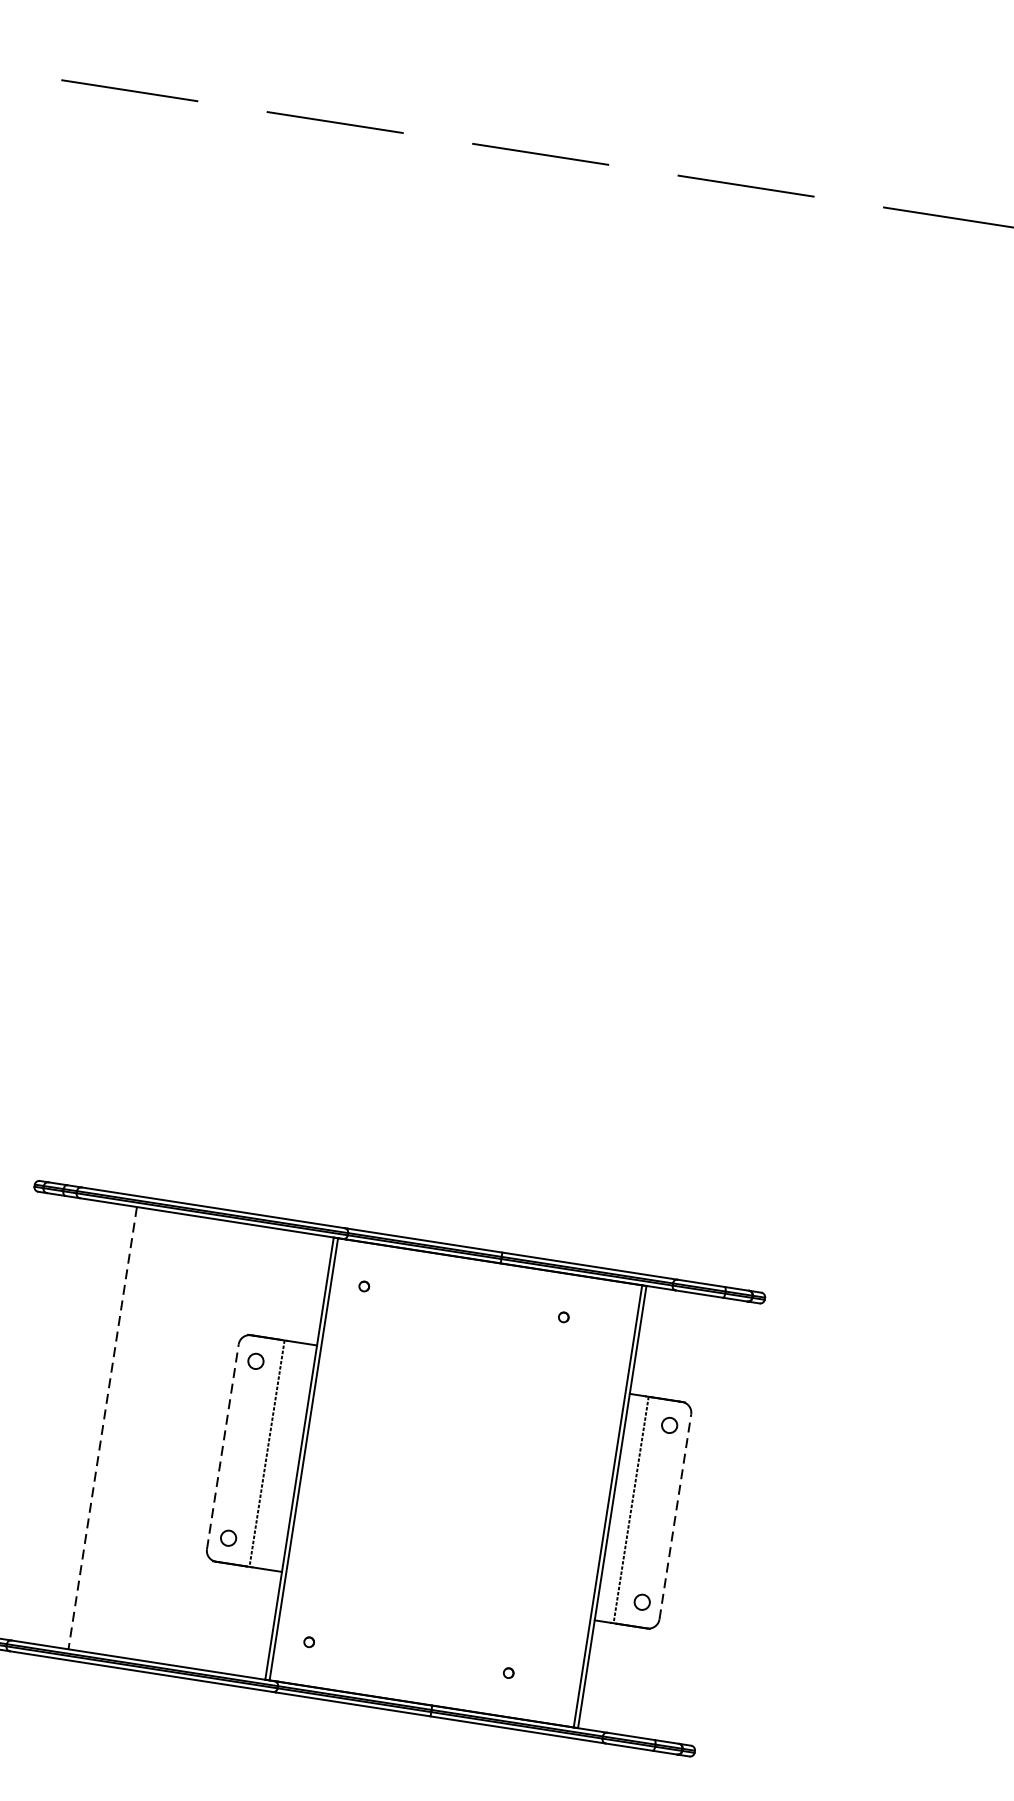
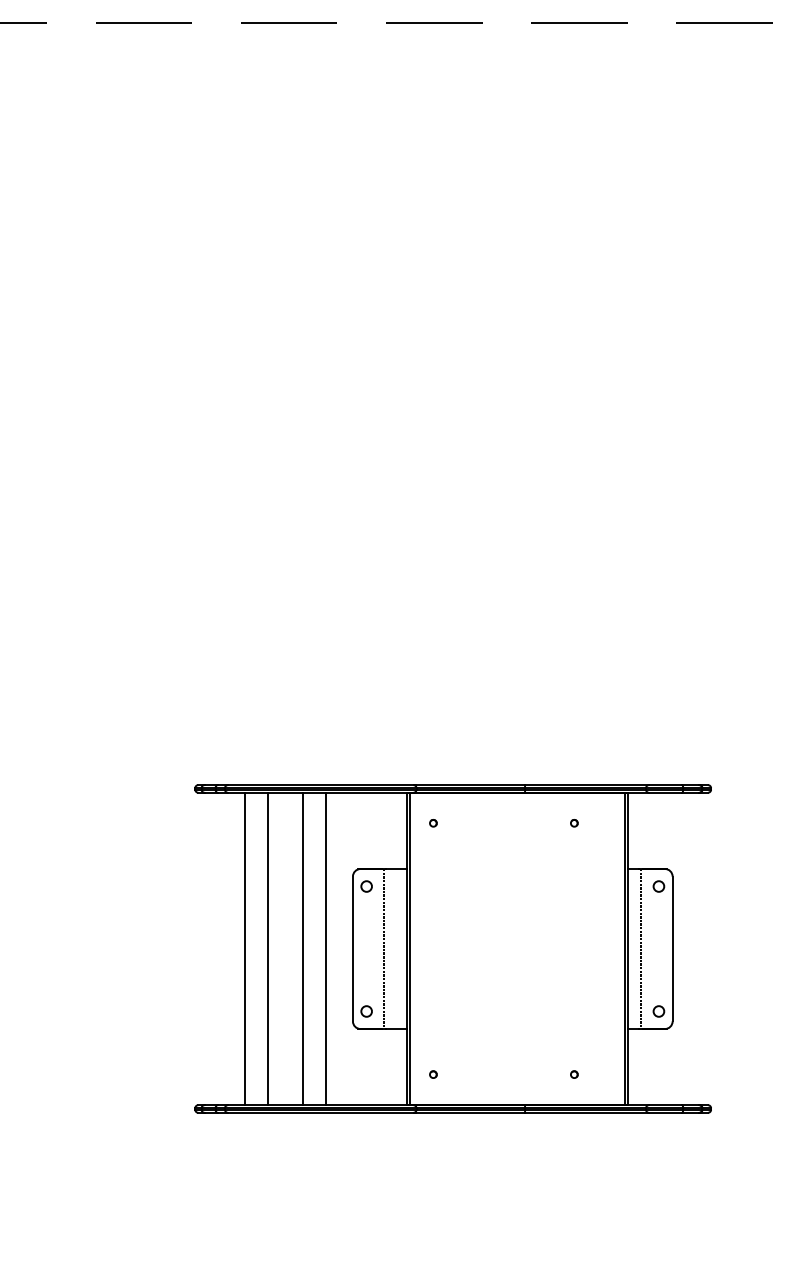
line: (70, 1422) -> (245, 948), added
line: (103, 1429) -> (268, 949), dashed -> solid
line: (152, 1435) -> (303, 948), added
line: (184, 1440) -> (325, 948), added
line: (222, 1446) -> (352, 948), dashed -> solid
line: (675, 1516) -> (672, 948), dashed -> solid

